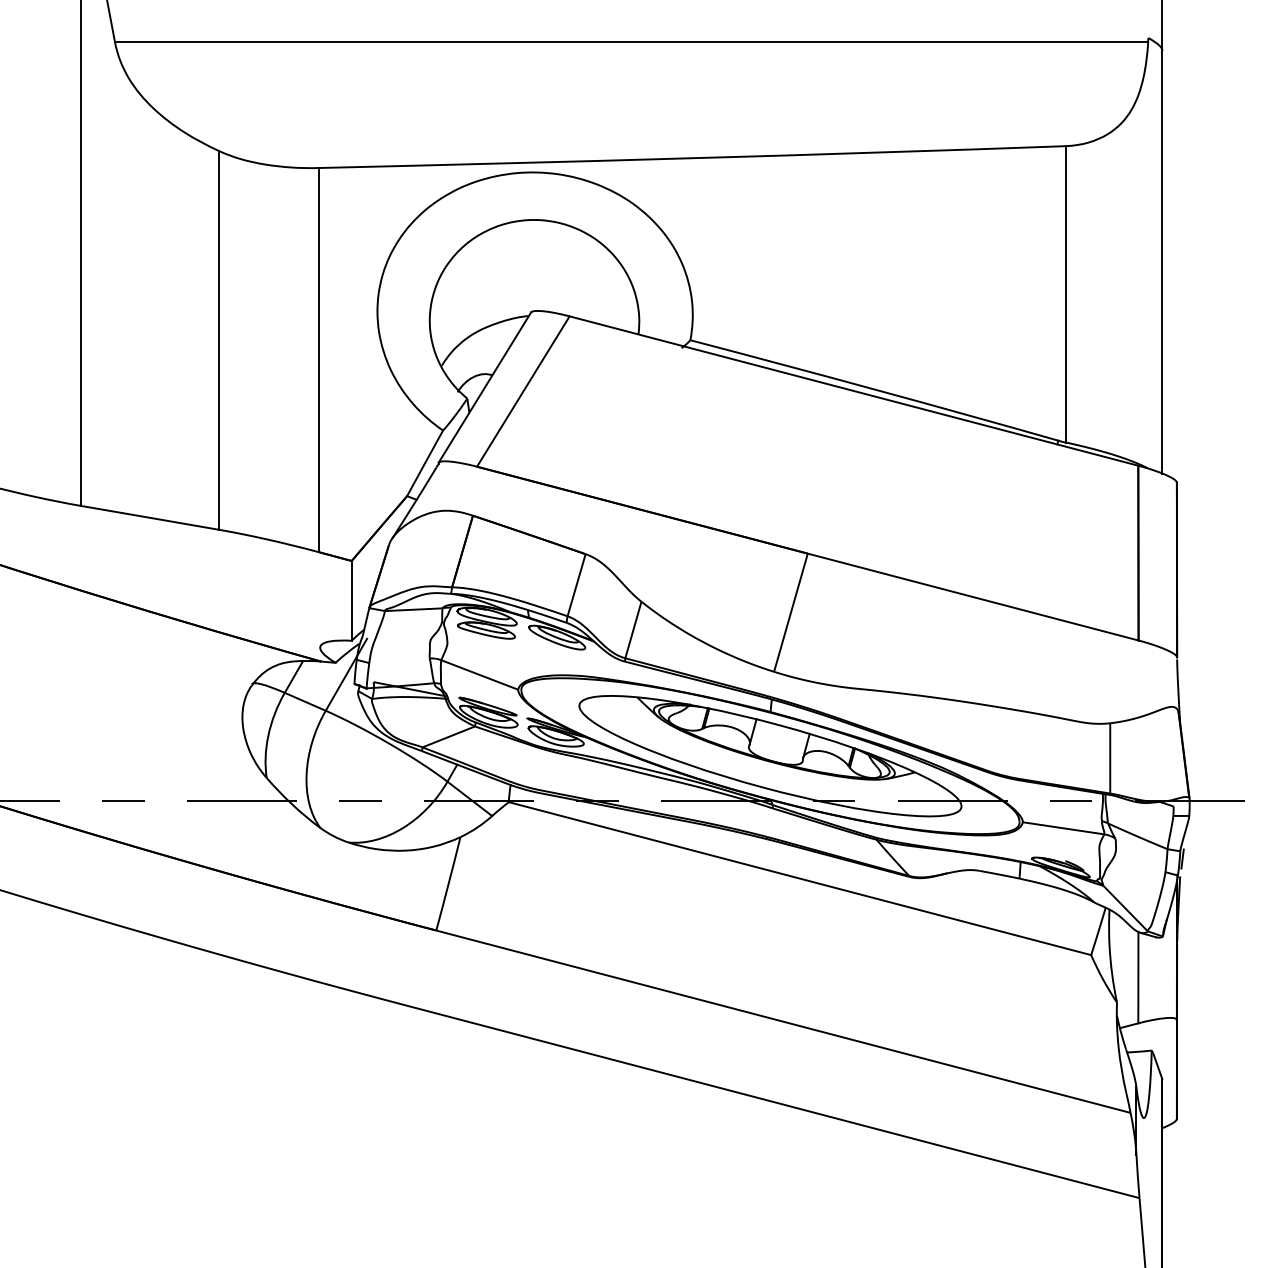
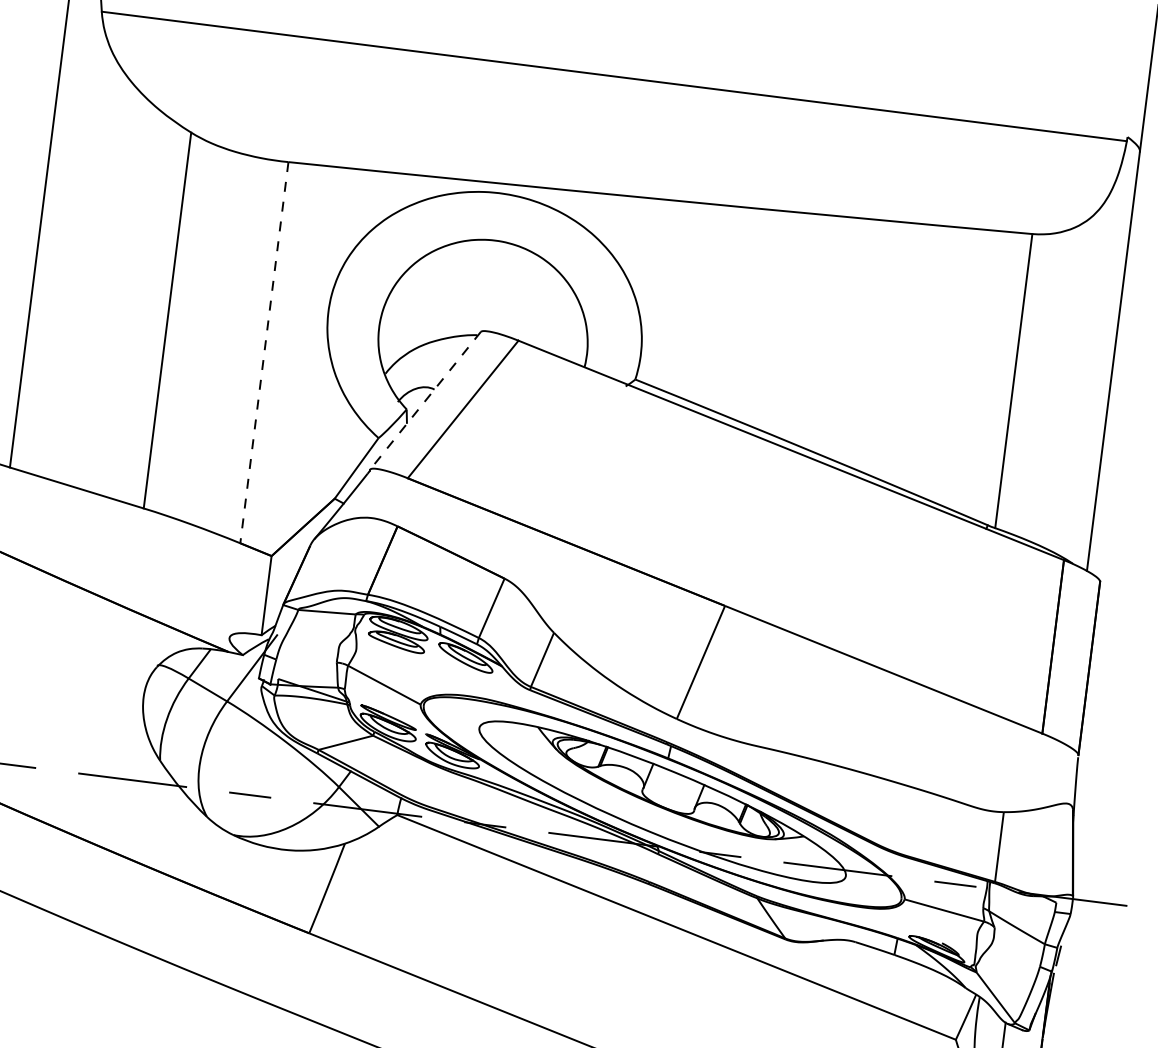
line: (319, 360) -> (264, 353), solid -> dashed
line: (484, 387) -> (425, 400), solid -> dashed

